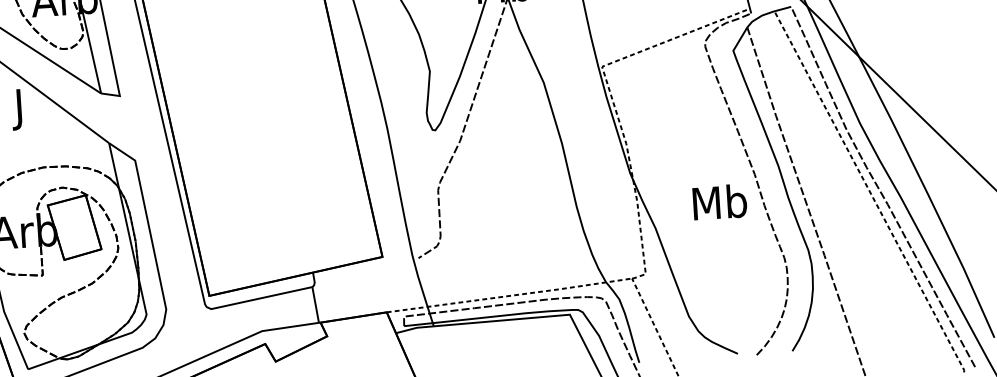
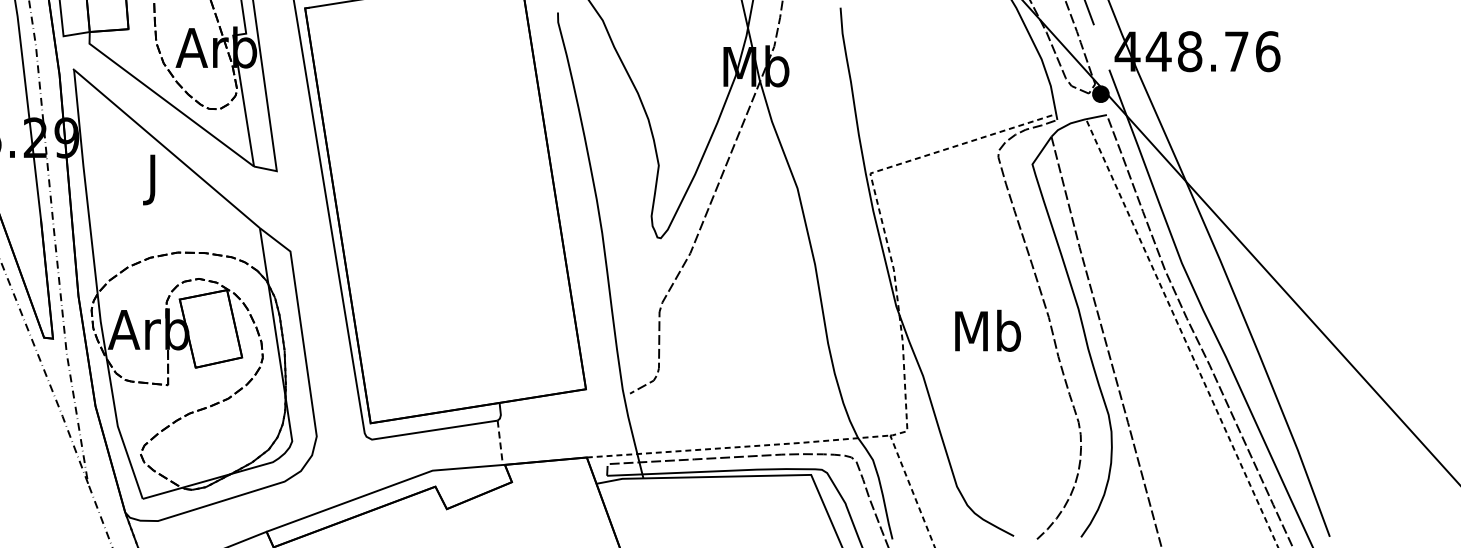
text: (719, 201) -> (987, 330), moved
line: (315, 305) -> (500, 443), solid -> dashed

